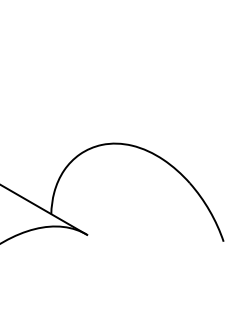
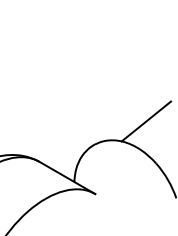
line: (173, 111) -> (146, 121), added

